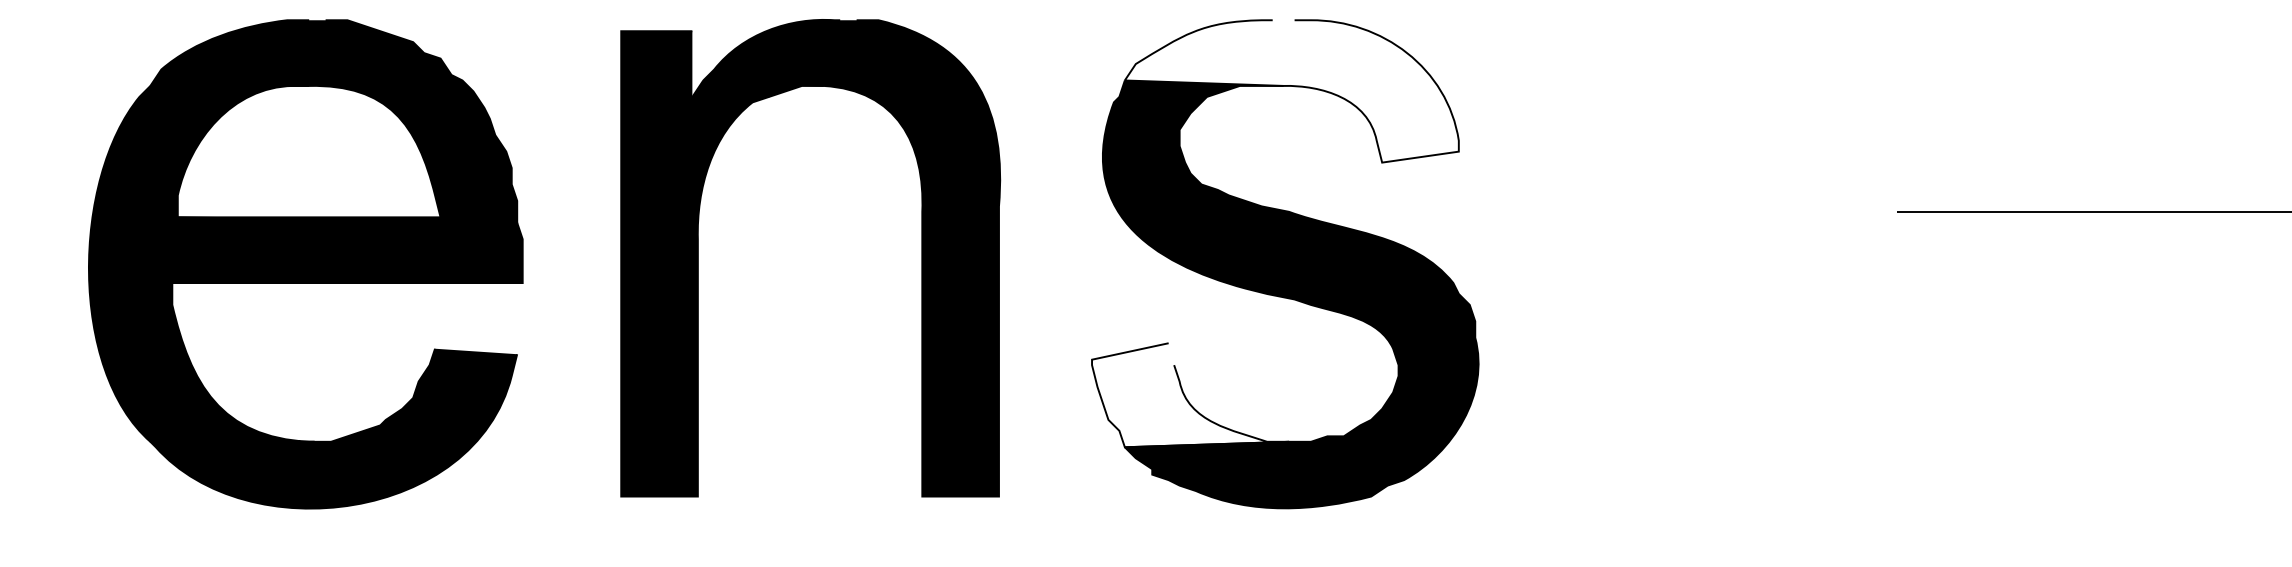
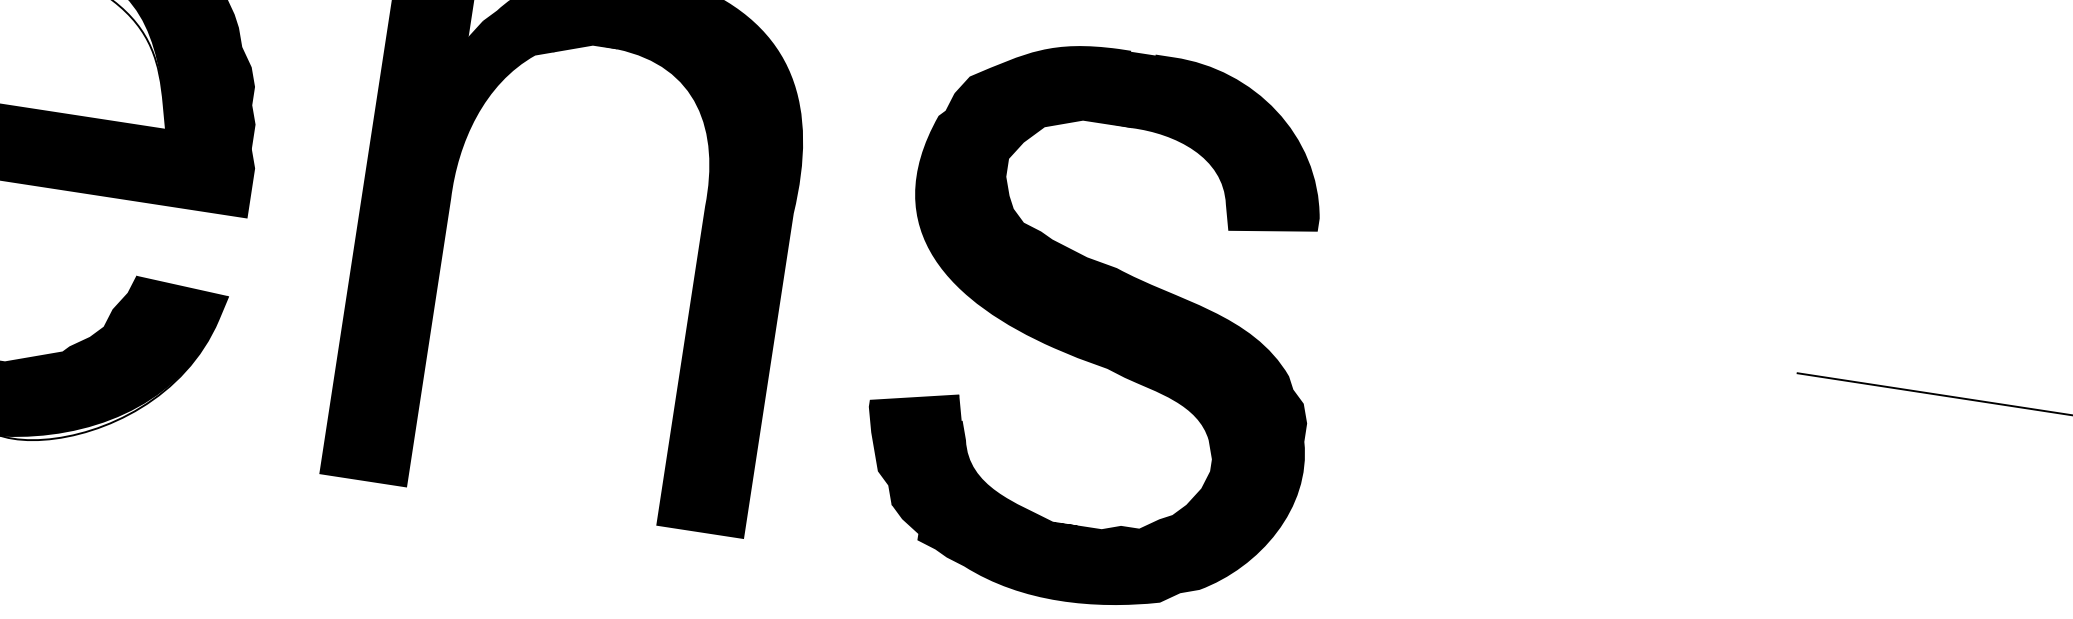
fill: (1291, 91) -> (1139, 134), added
fill: (1190, 395) -> (974, 457), added

